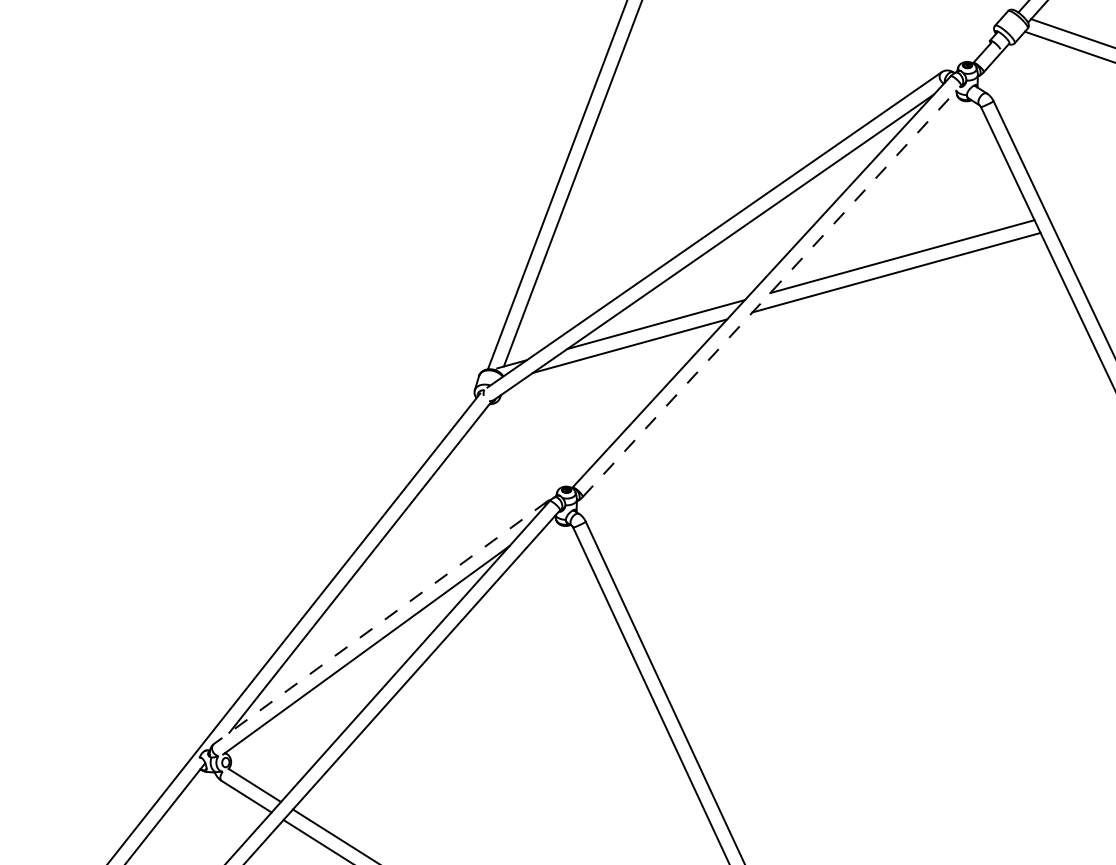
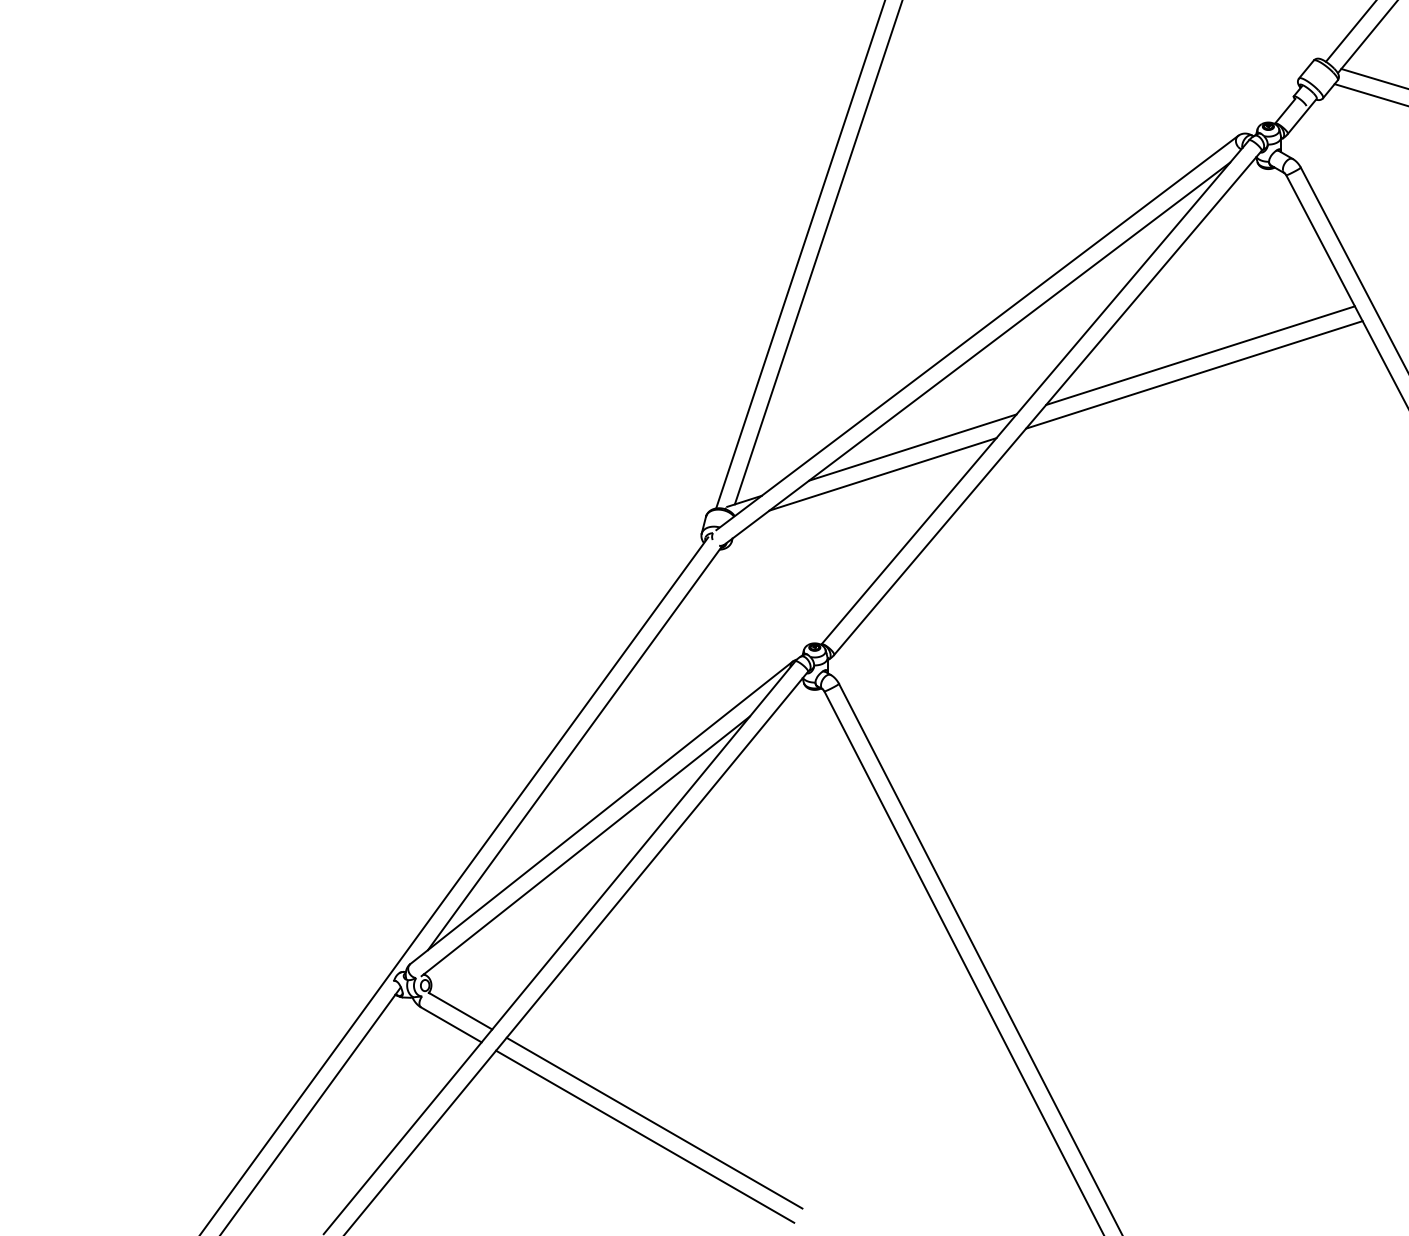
line: (772, 291) -> (1048, 402), dashed -> solid
line: (380, 622) -> (601, 812), dashed -> solid

